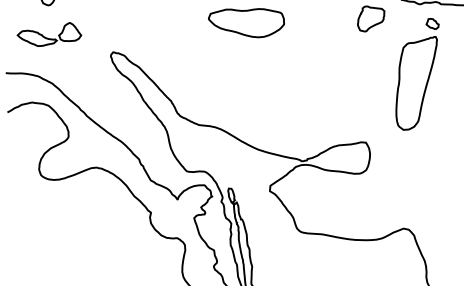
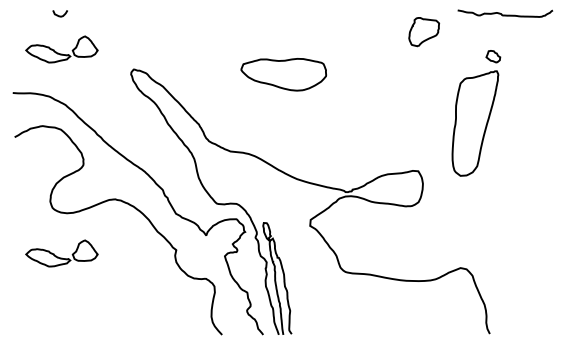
part: (246, 22) -> (283, 74), moved
part: (417, 74) -> (476, 113), moved
part: (49, 215) -> (61, 253), added

